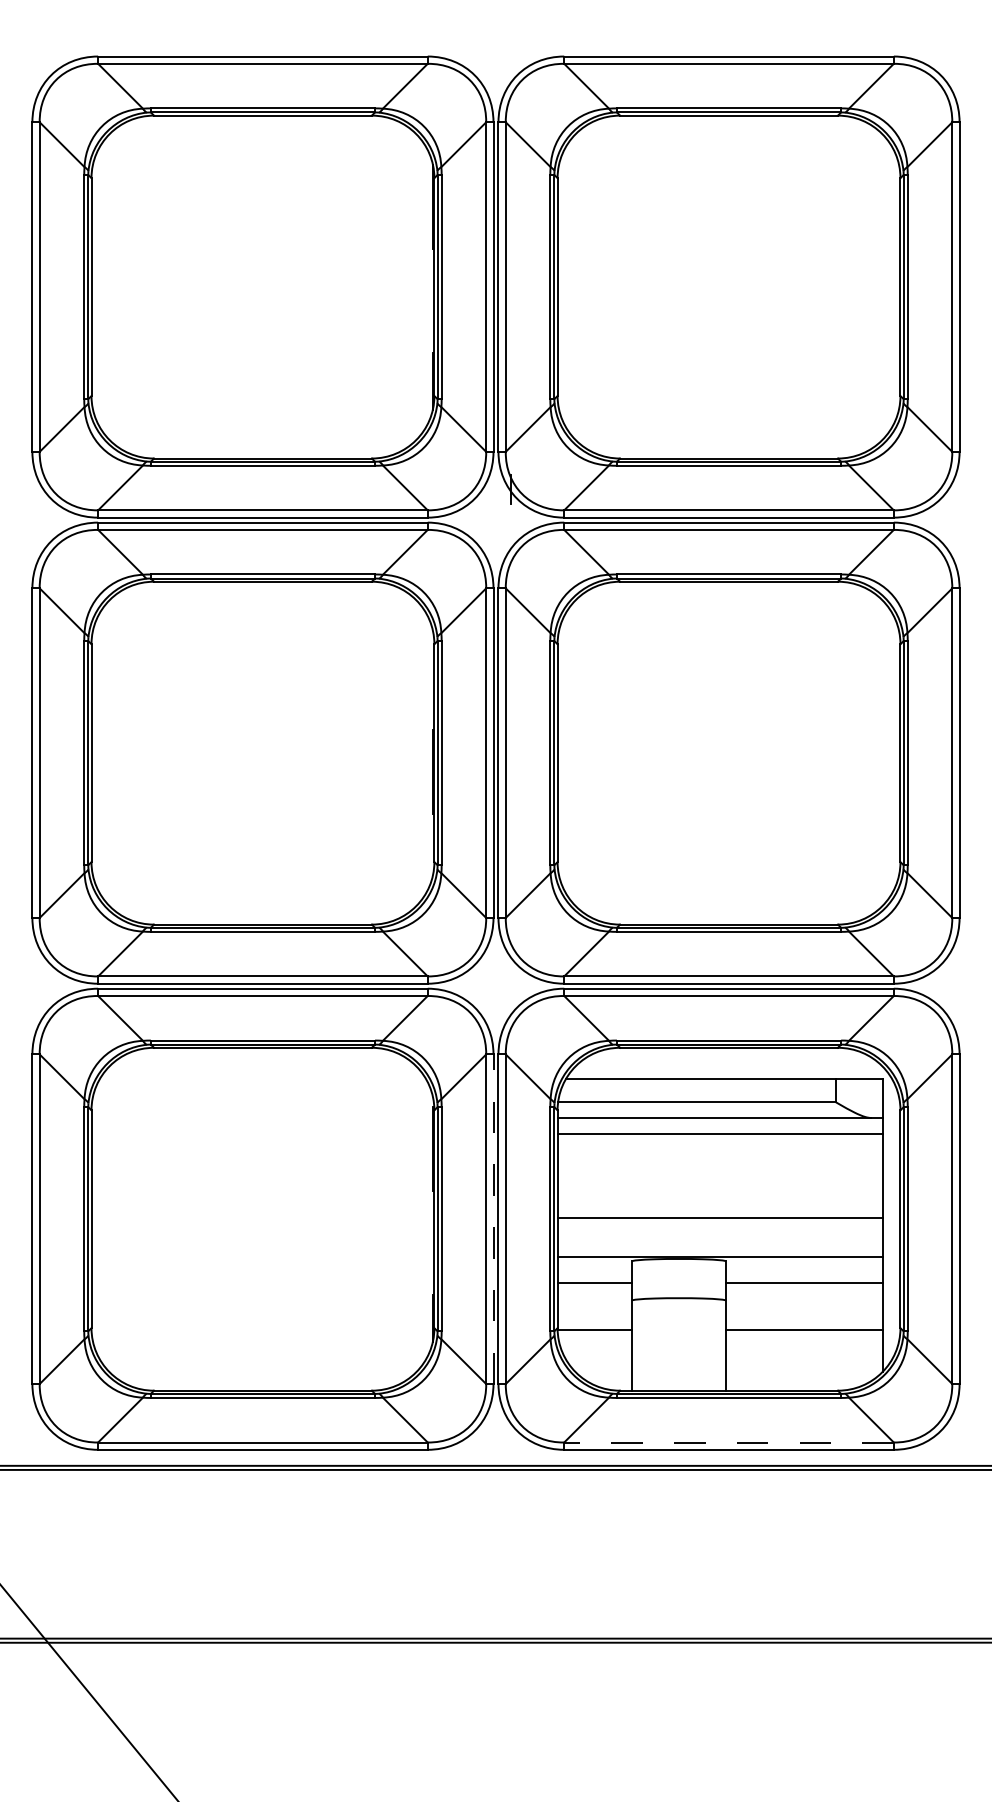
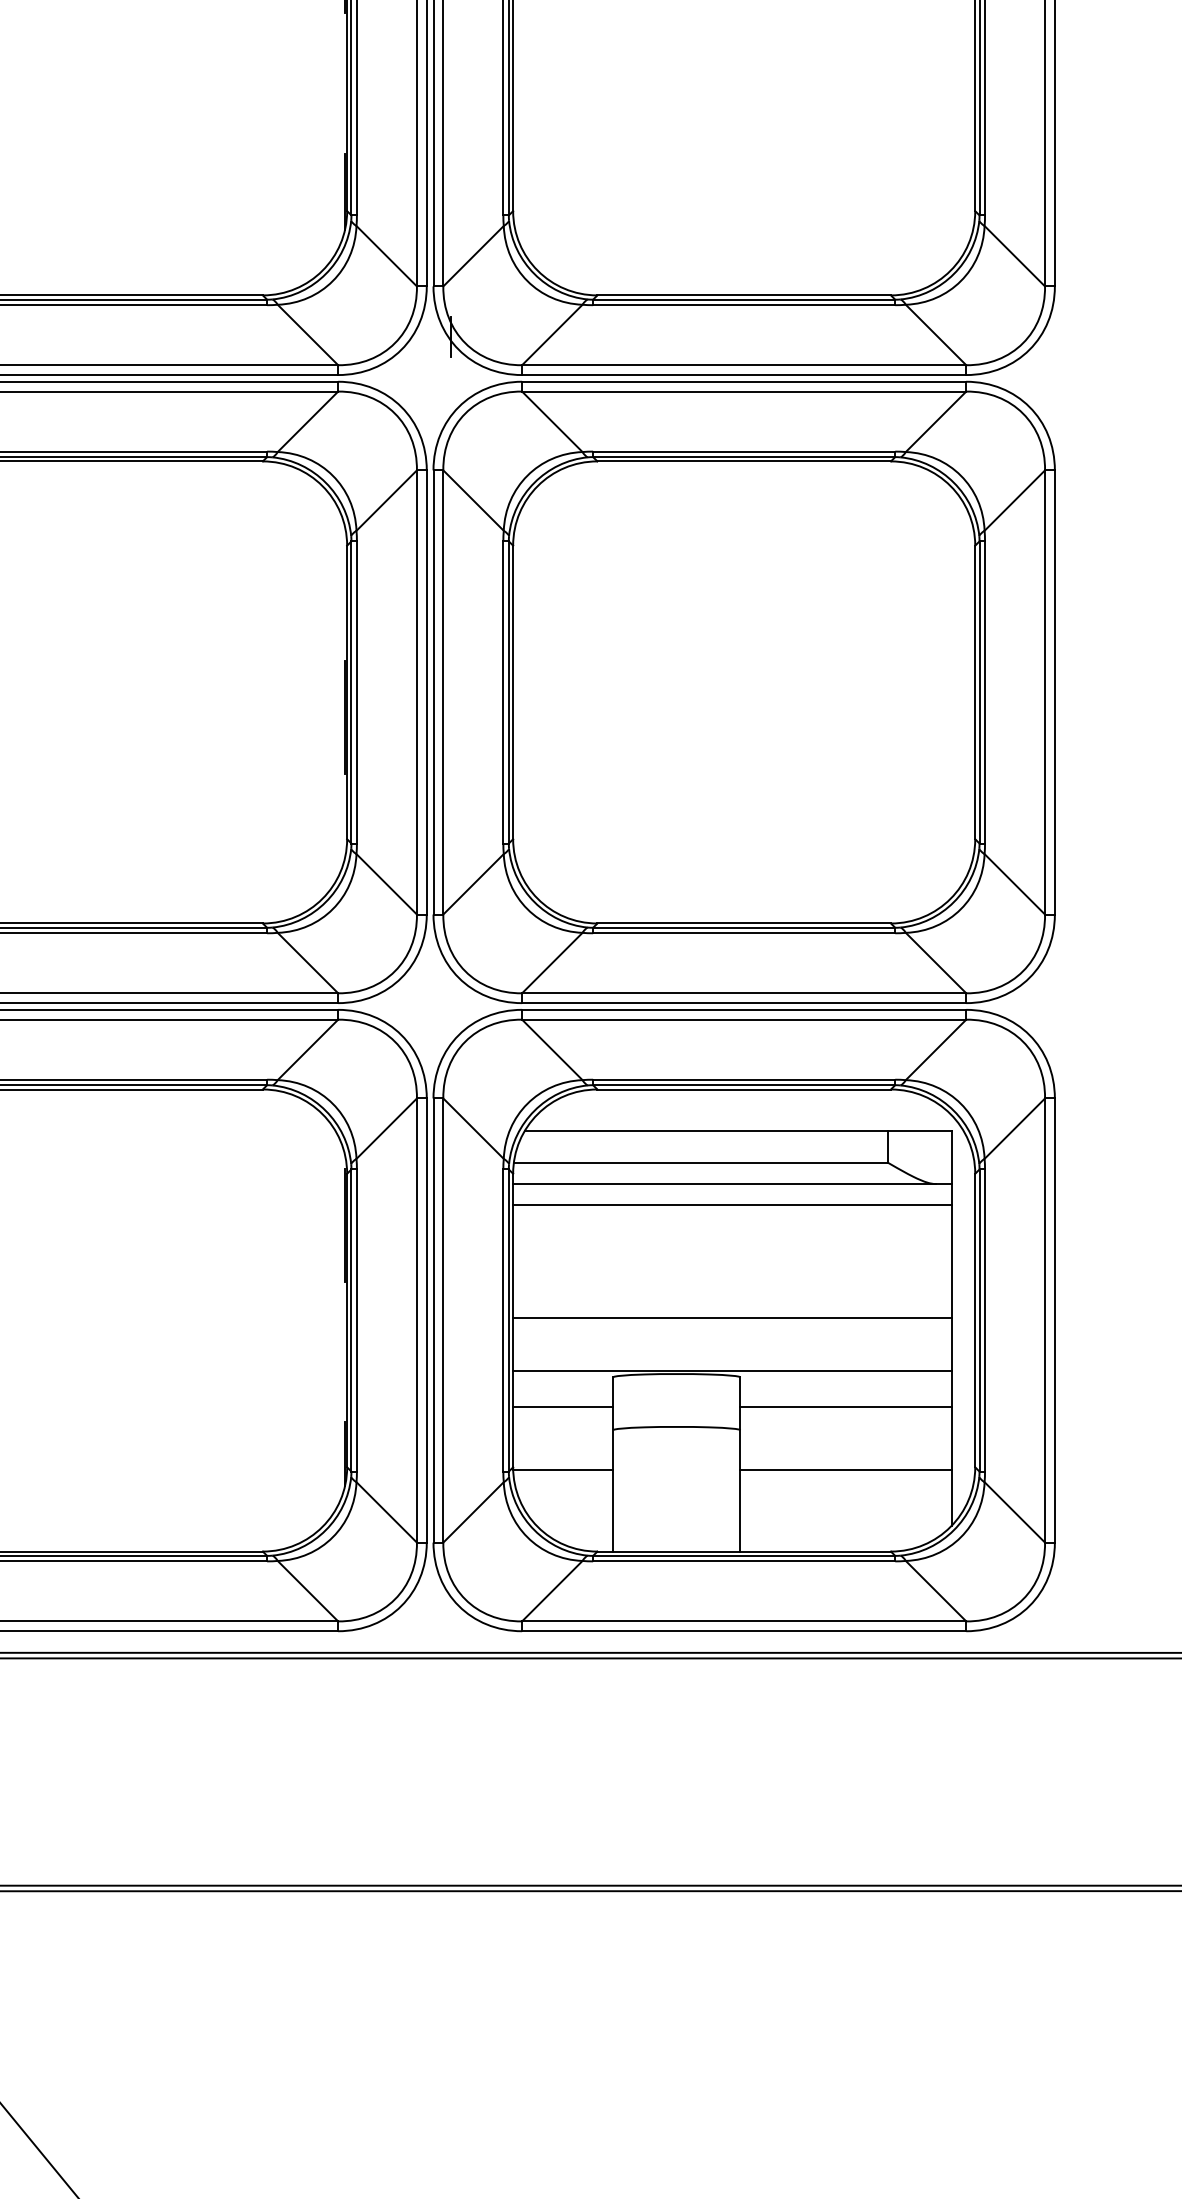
line: (493, 1219) -> (426, 1320), dashed -> solid
line: (729, 1442) -> (744, 1621), dashed -> solid

